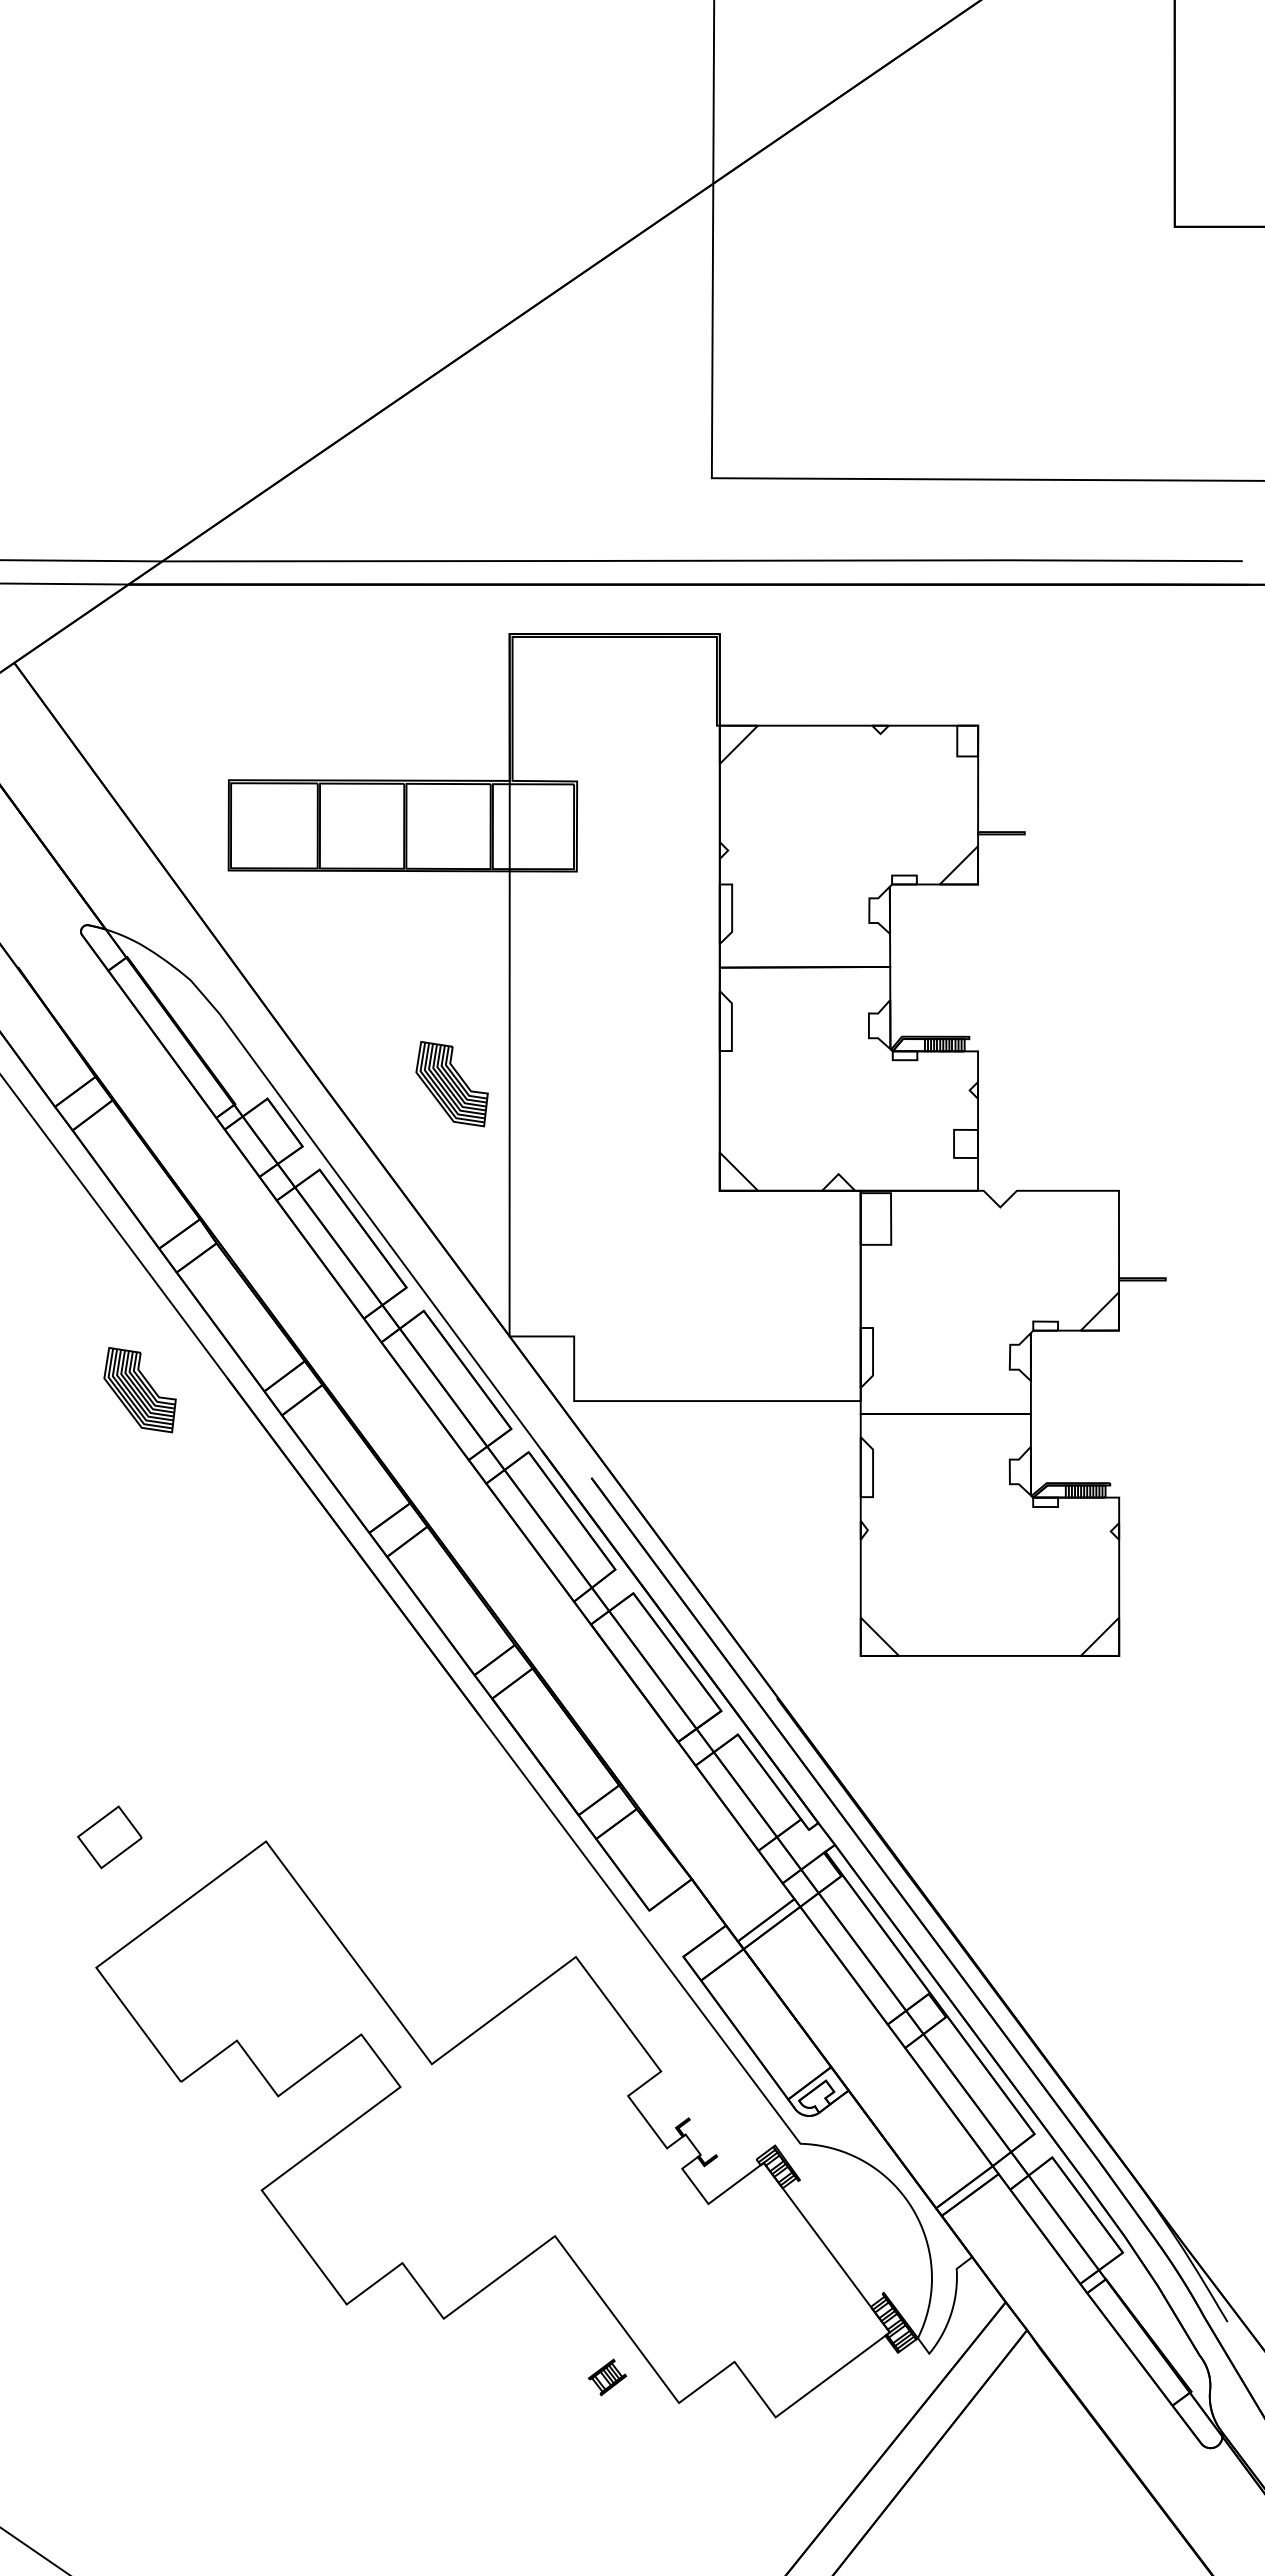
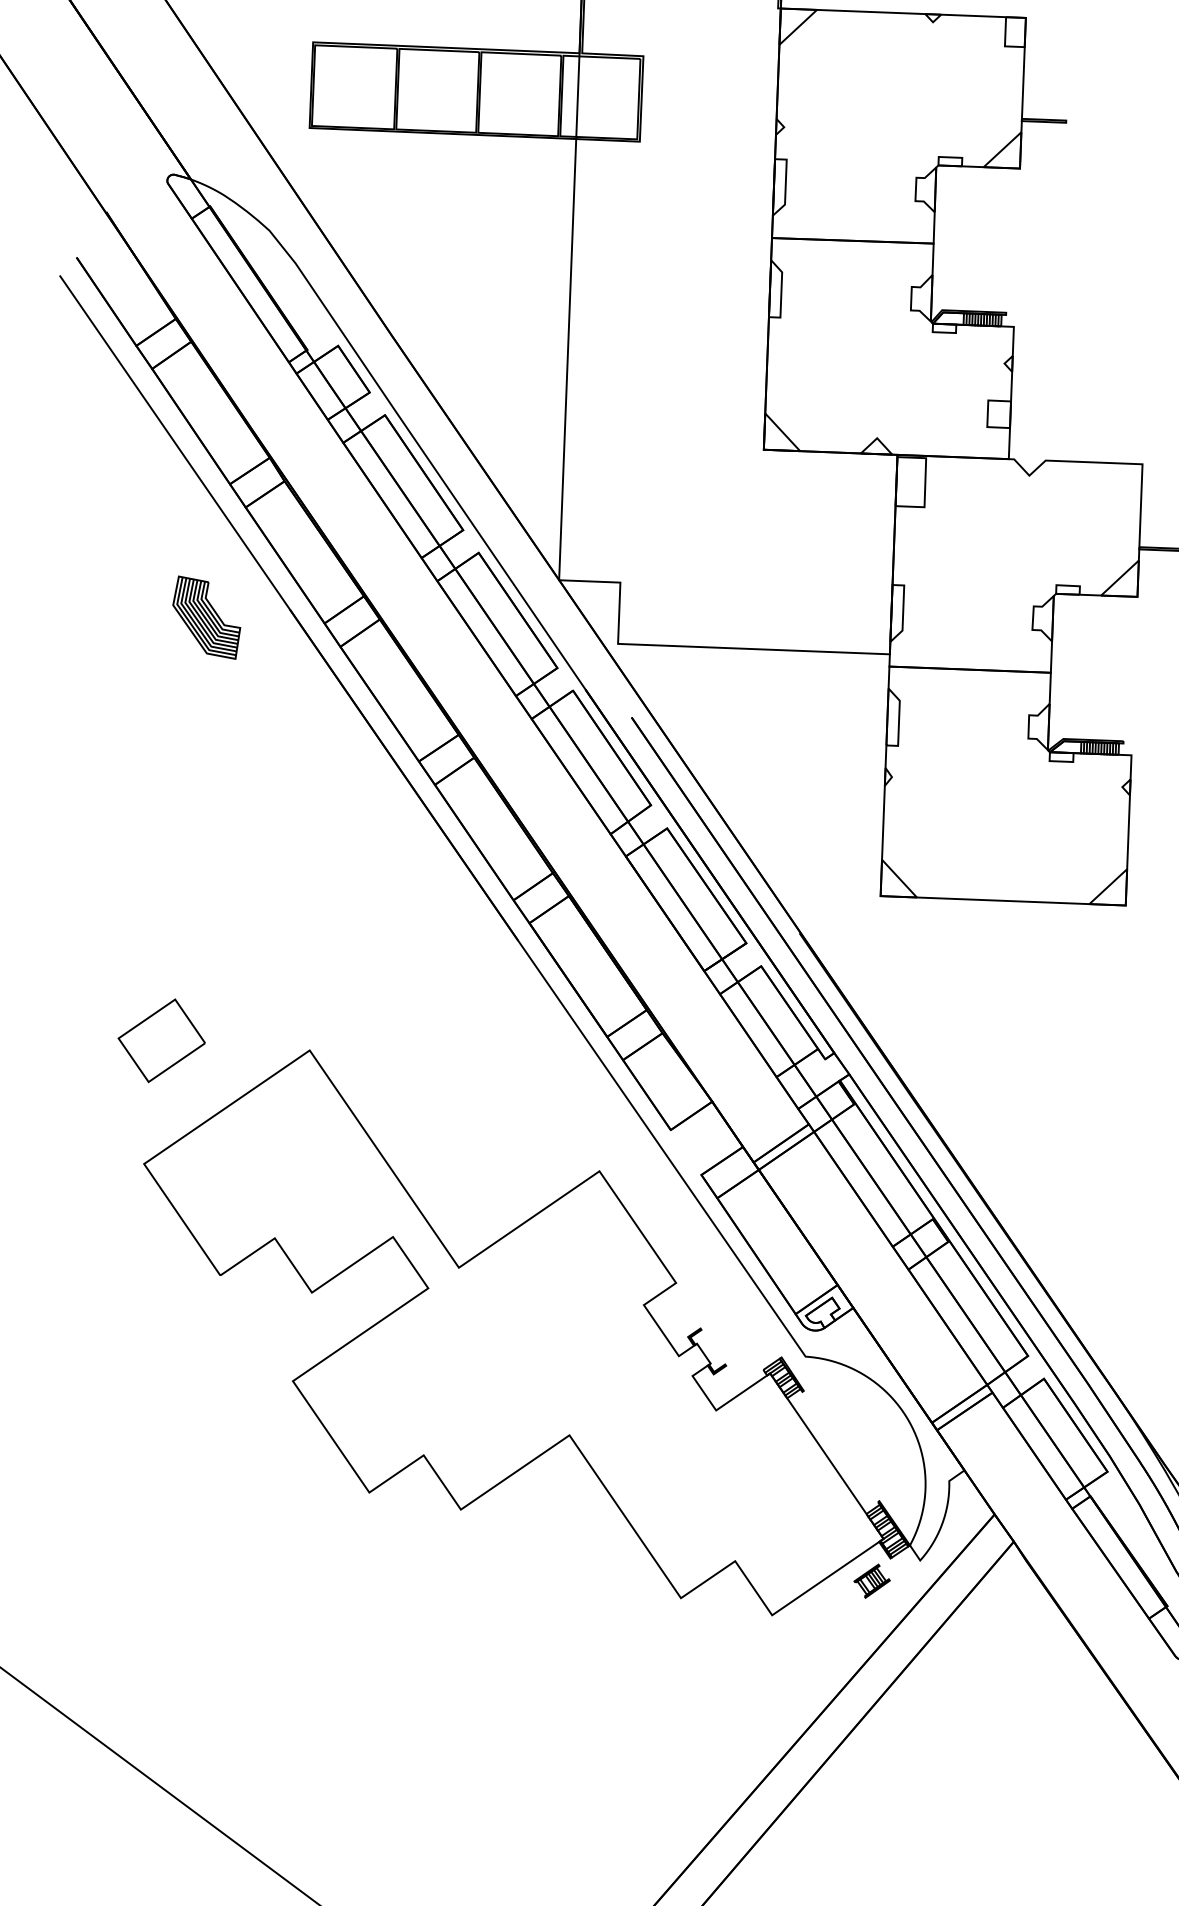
part: (451, 1084) -> (513, 339), removed
part: (109, 1837) -> (161, 1040), size x1.43
part: (607, 2377) -> (872, 1581), moved

